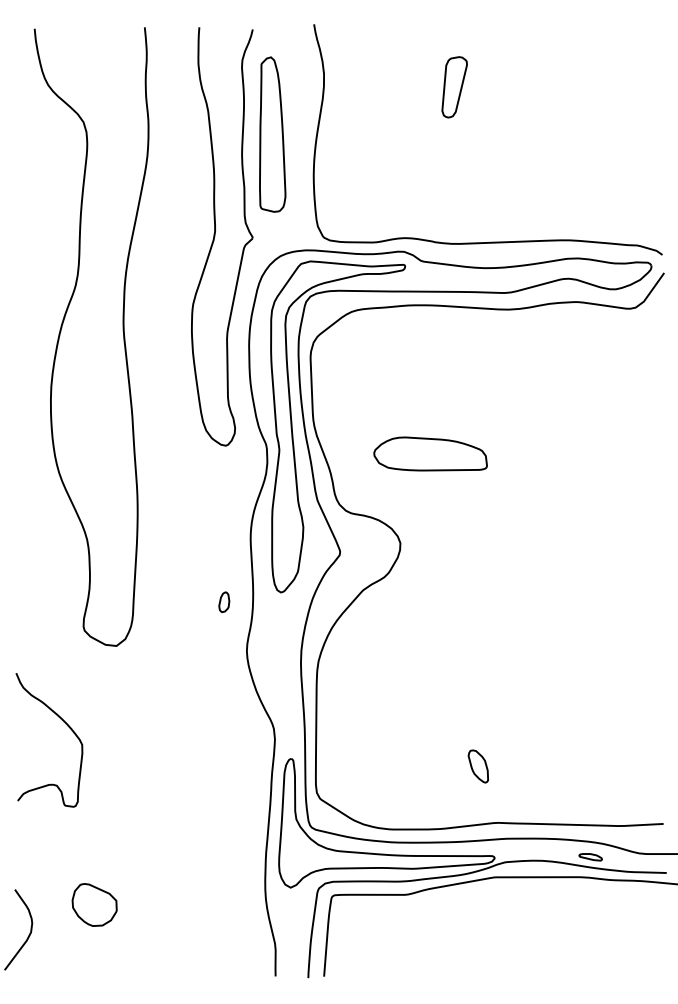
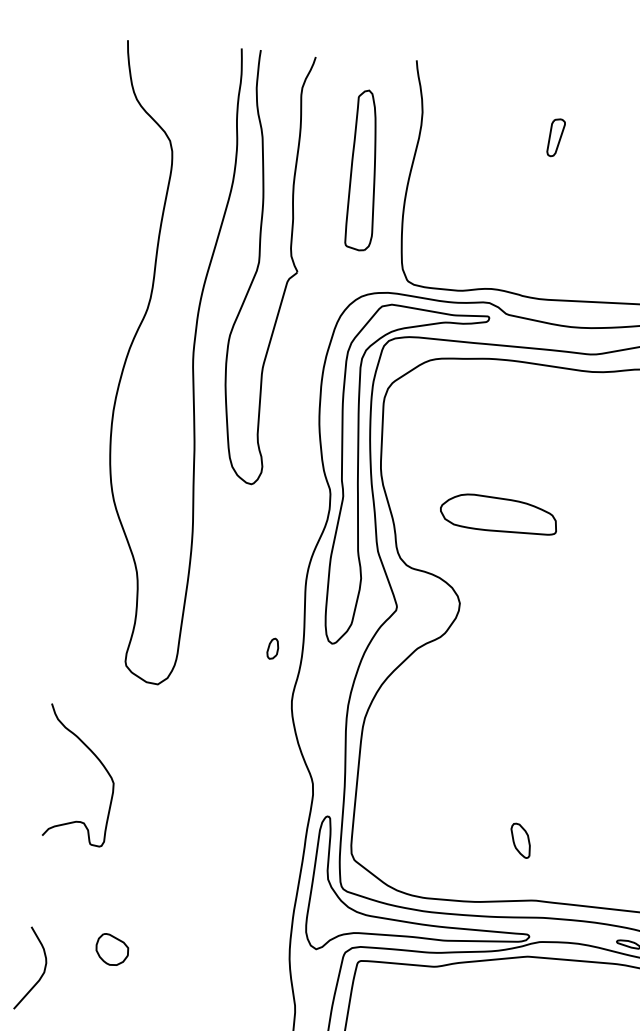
part: (454, 87) -> (556, 137), size x0.6
part: (215, 236) -> (259, 267), moved
part: (94, 904) -> (112, 949), size x0.7

